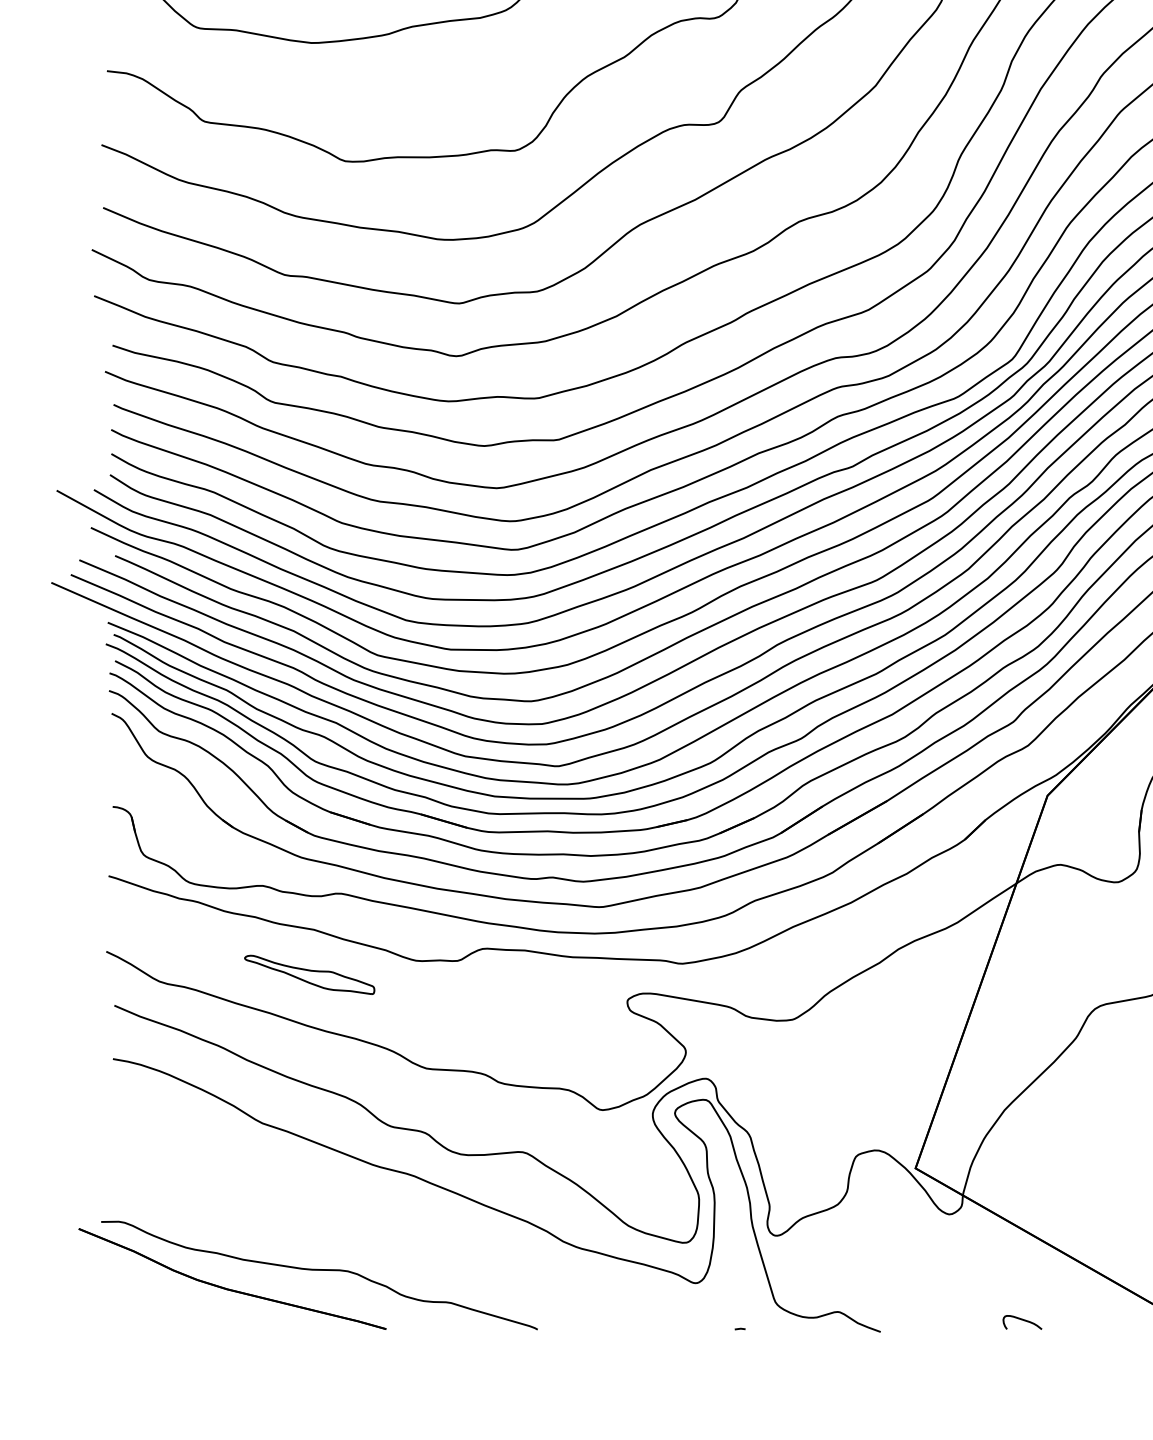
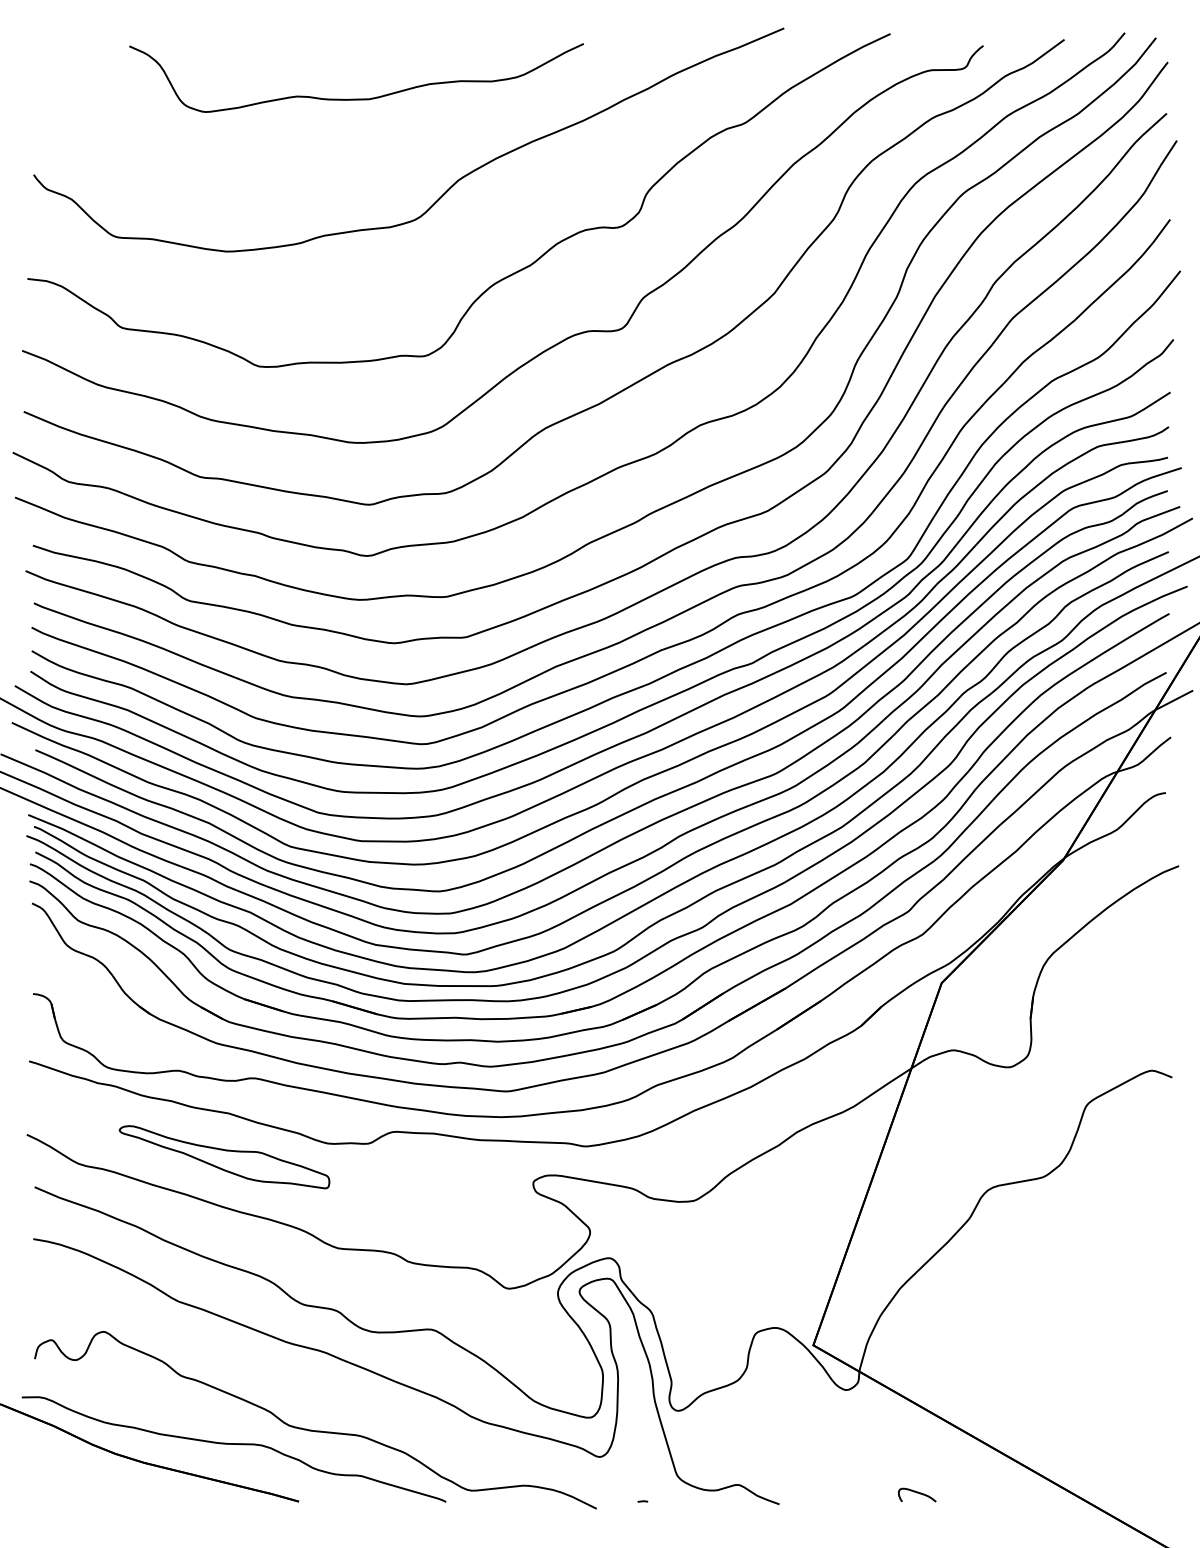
part: (309, 975) -> (224, 1157), size x1.67
curve: (399, 1254) -> (311, 1429), added

